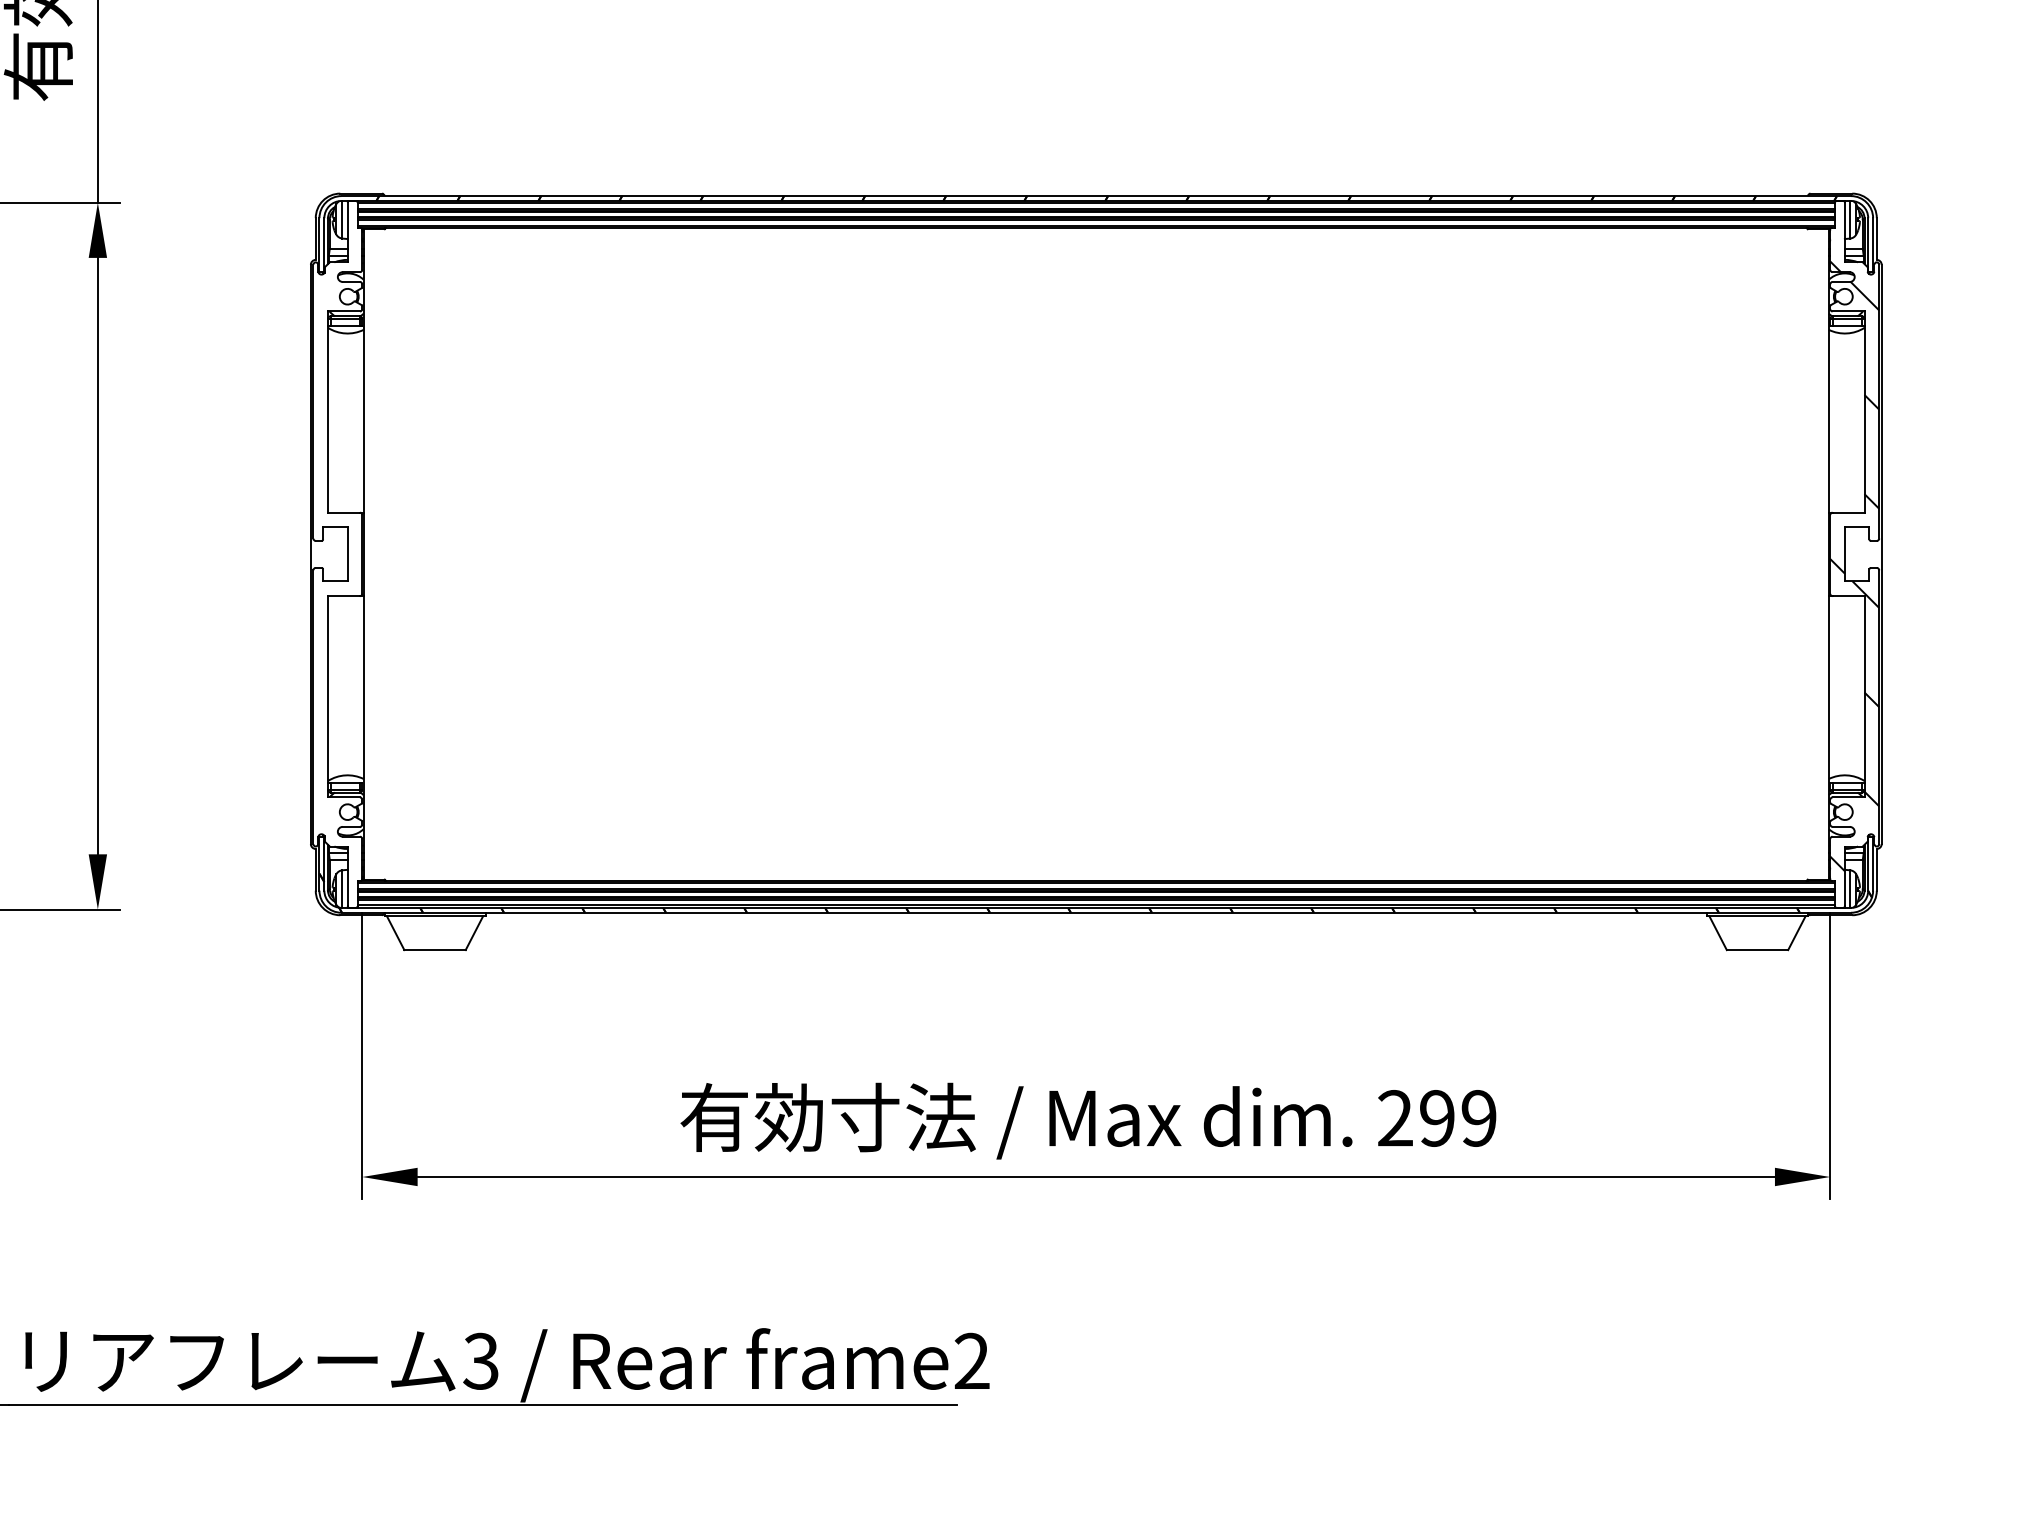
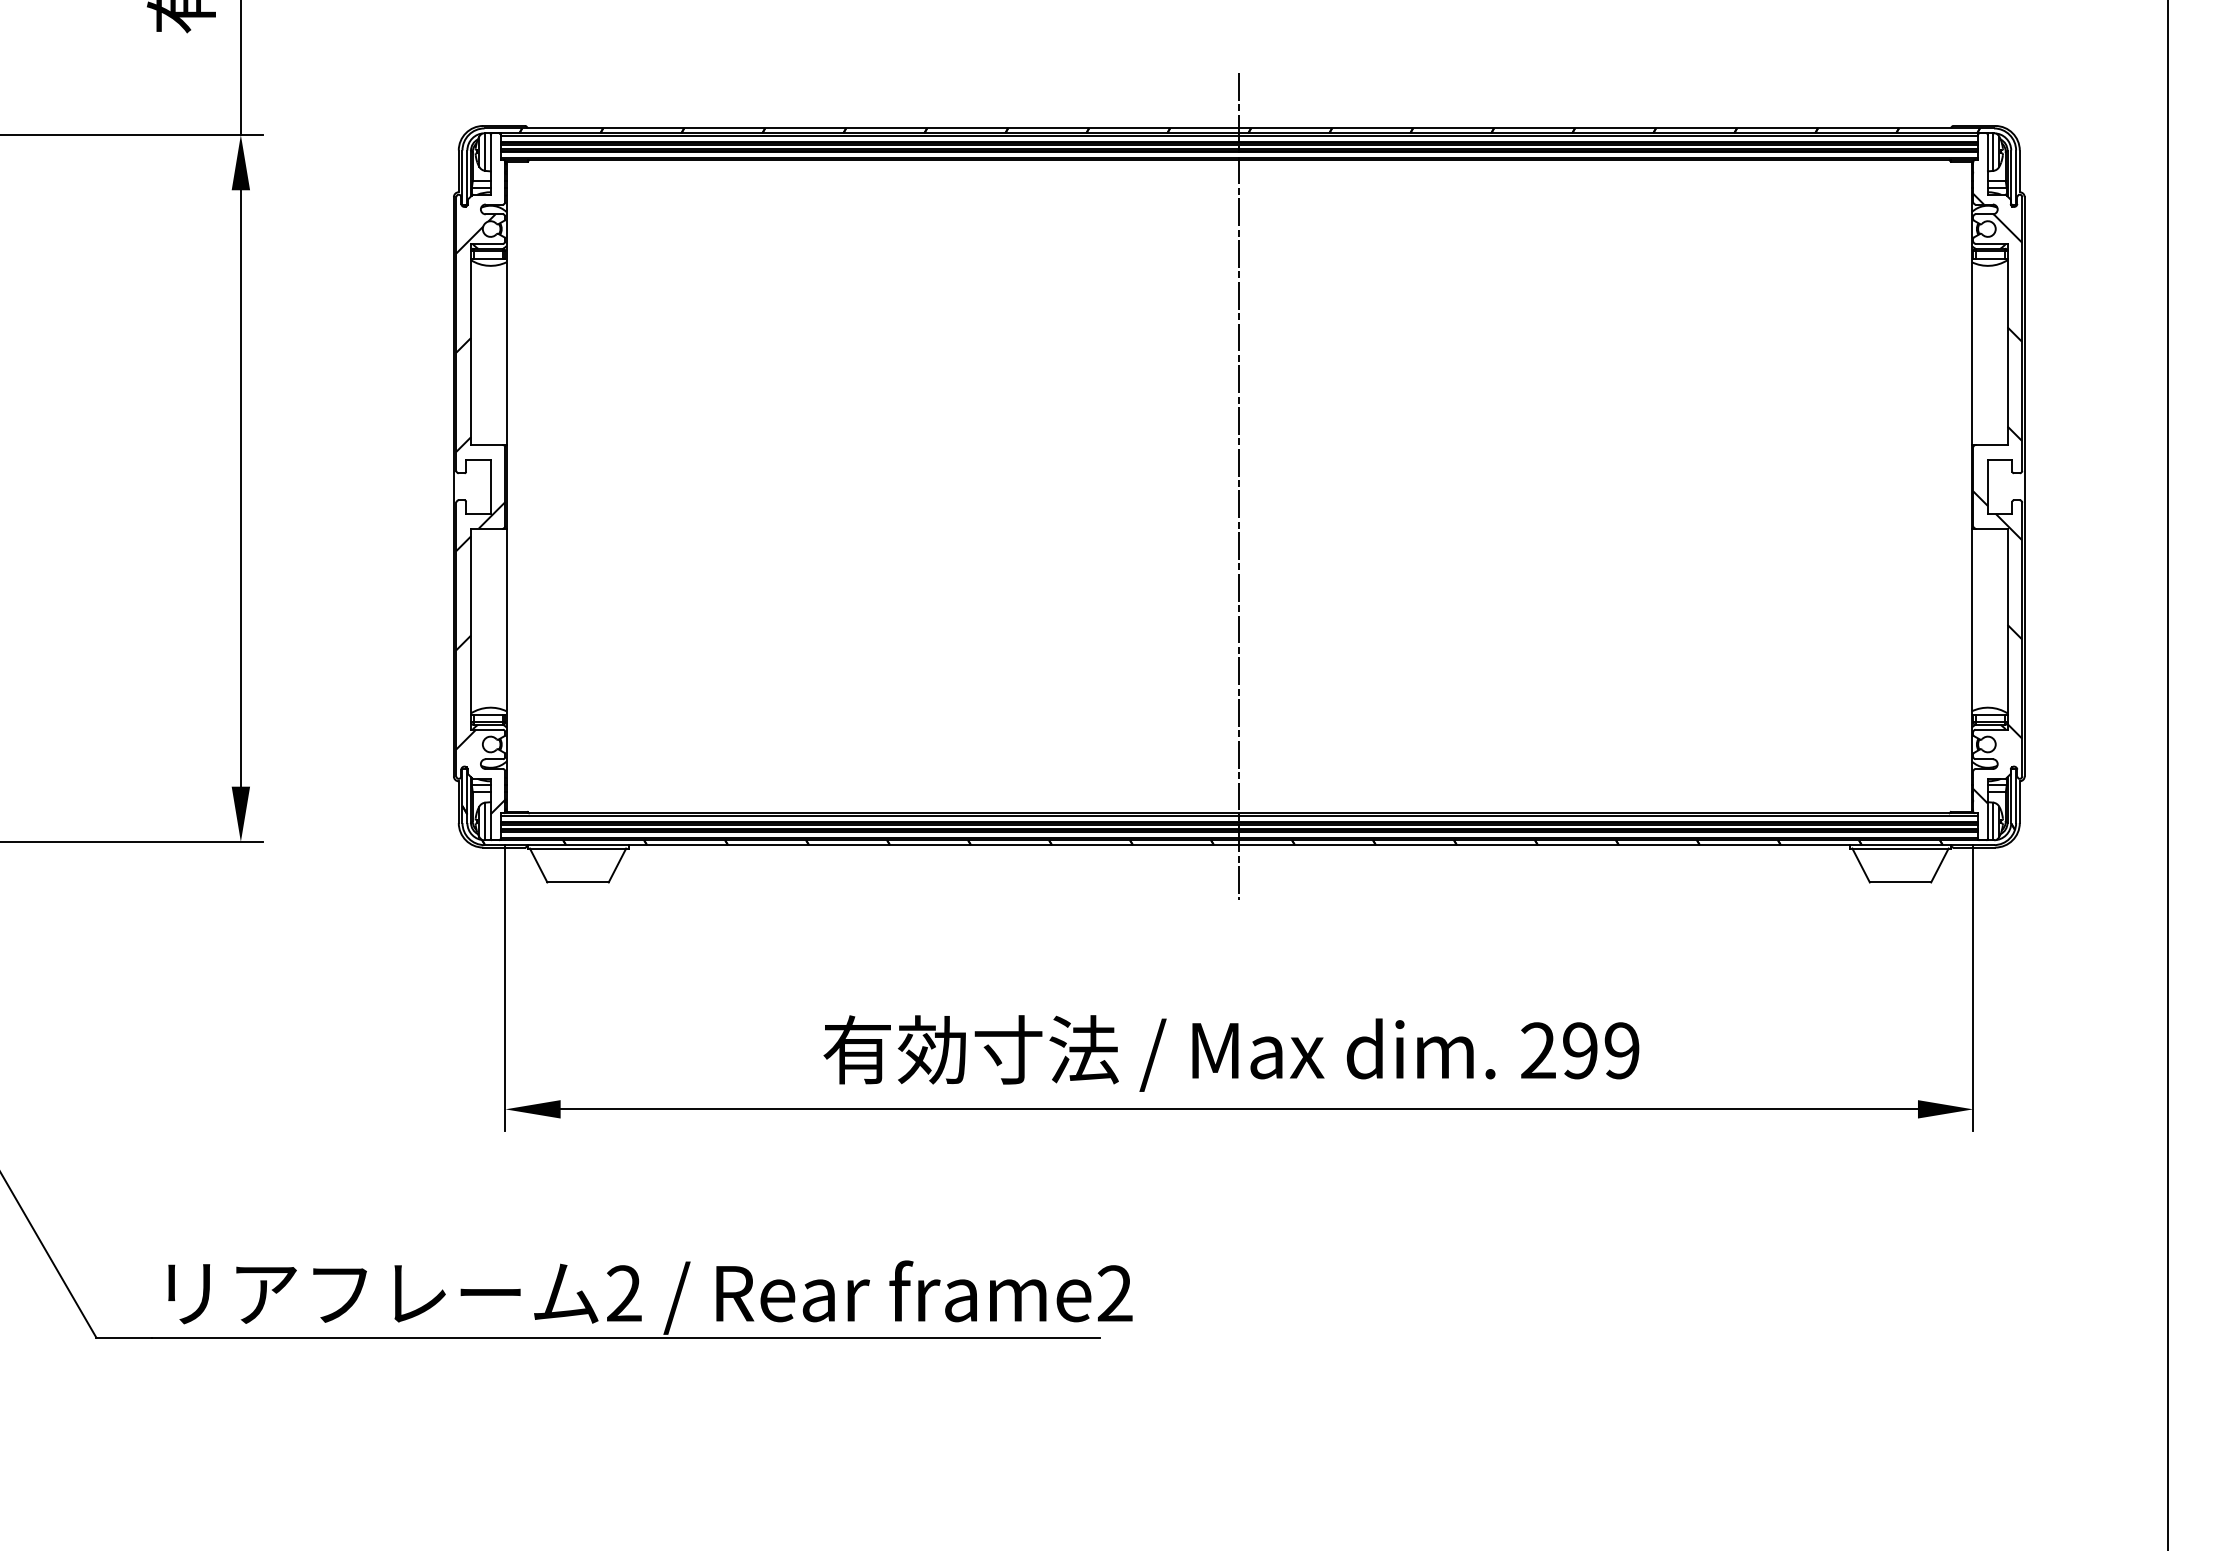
line: (1096, 554) -> (1239, 486), added
hatch: (337, 582) -> (480, 514), added
text: (480, 1361) -> (623, 1293), 3 -> 2

